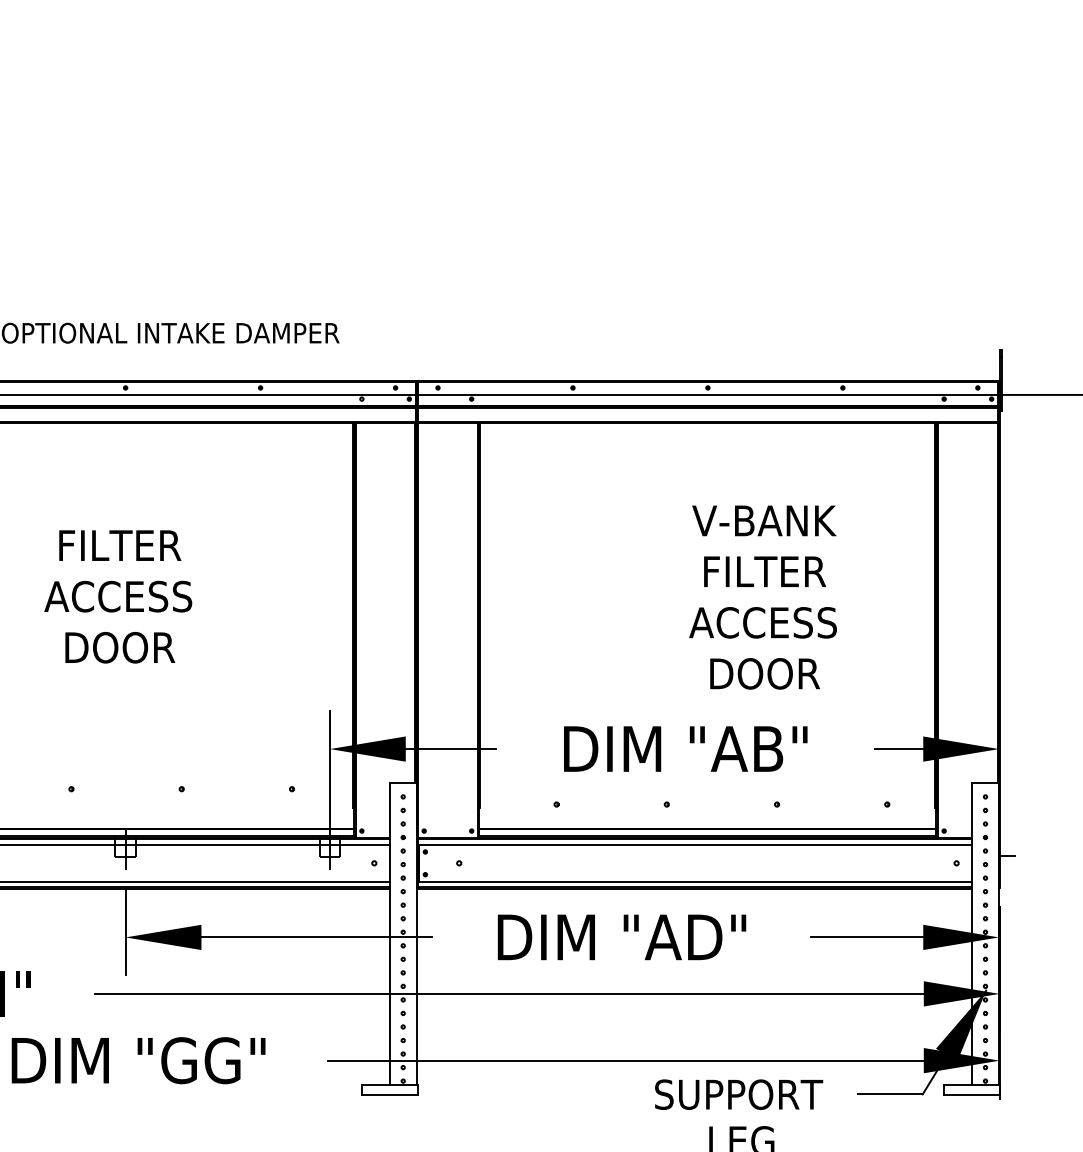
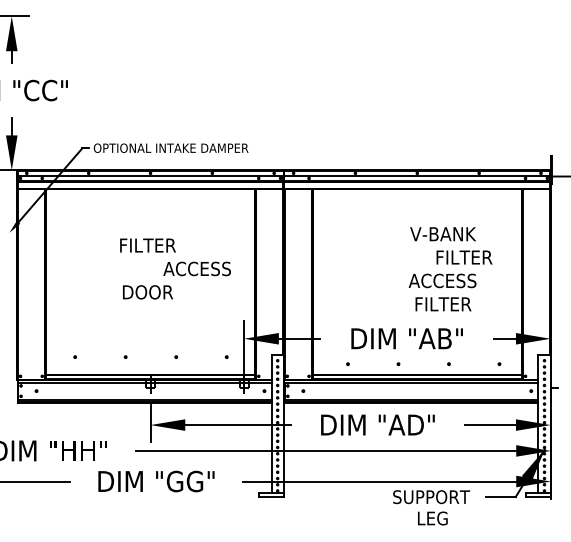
text: (765, 571) -> (464, 257), moved
text: (116, 595) -> (196, 268), moved
text: (765, 674) -> (443, 304), DOOR -> FILTER

